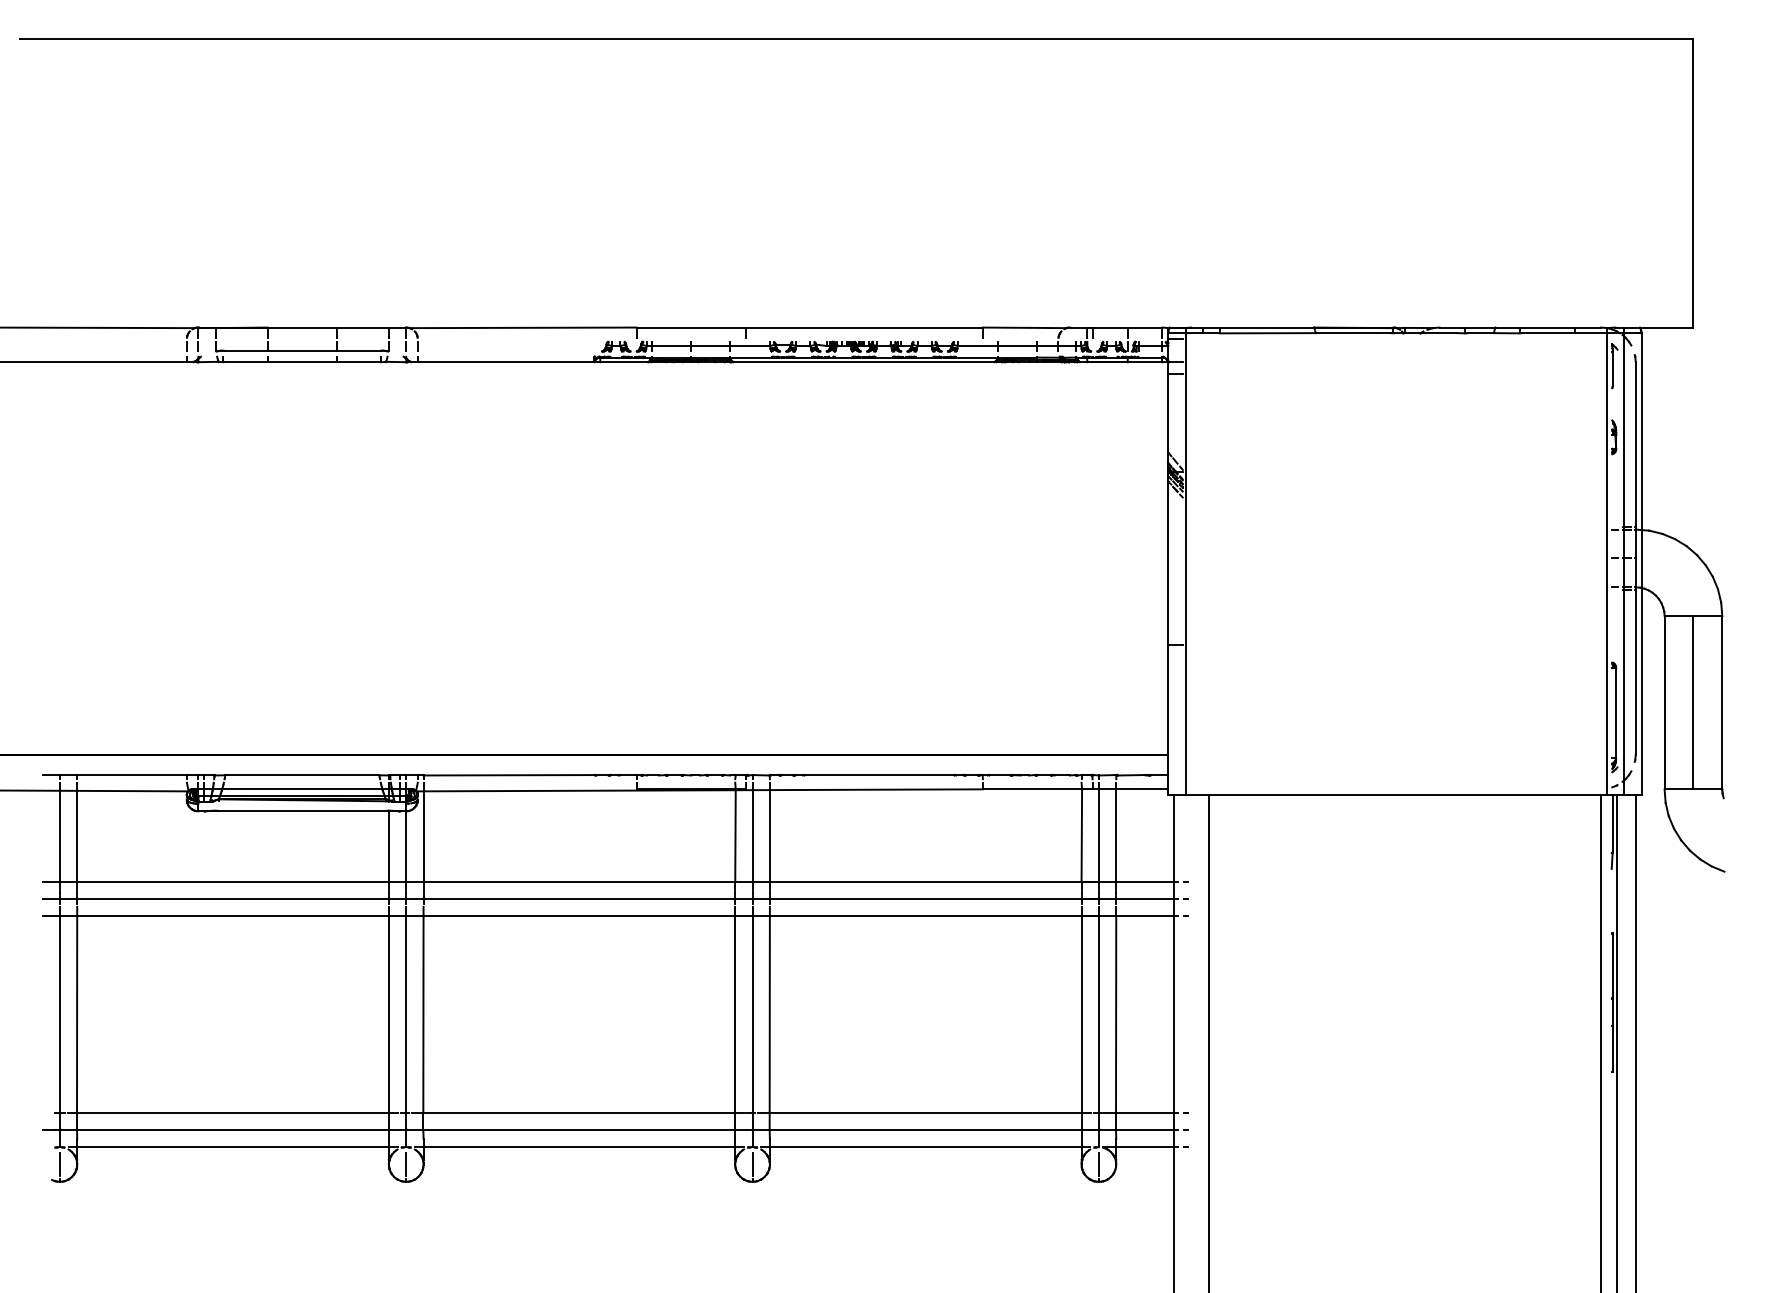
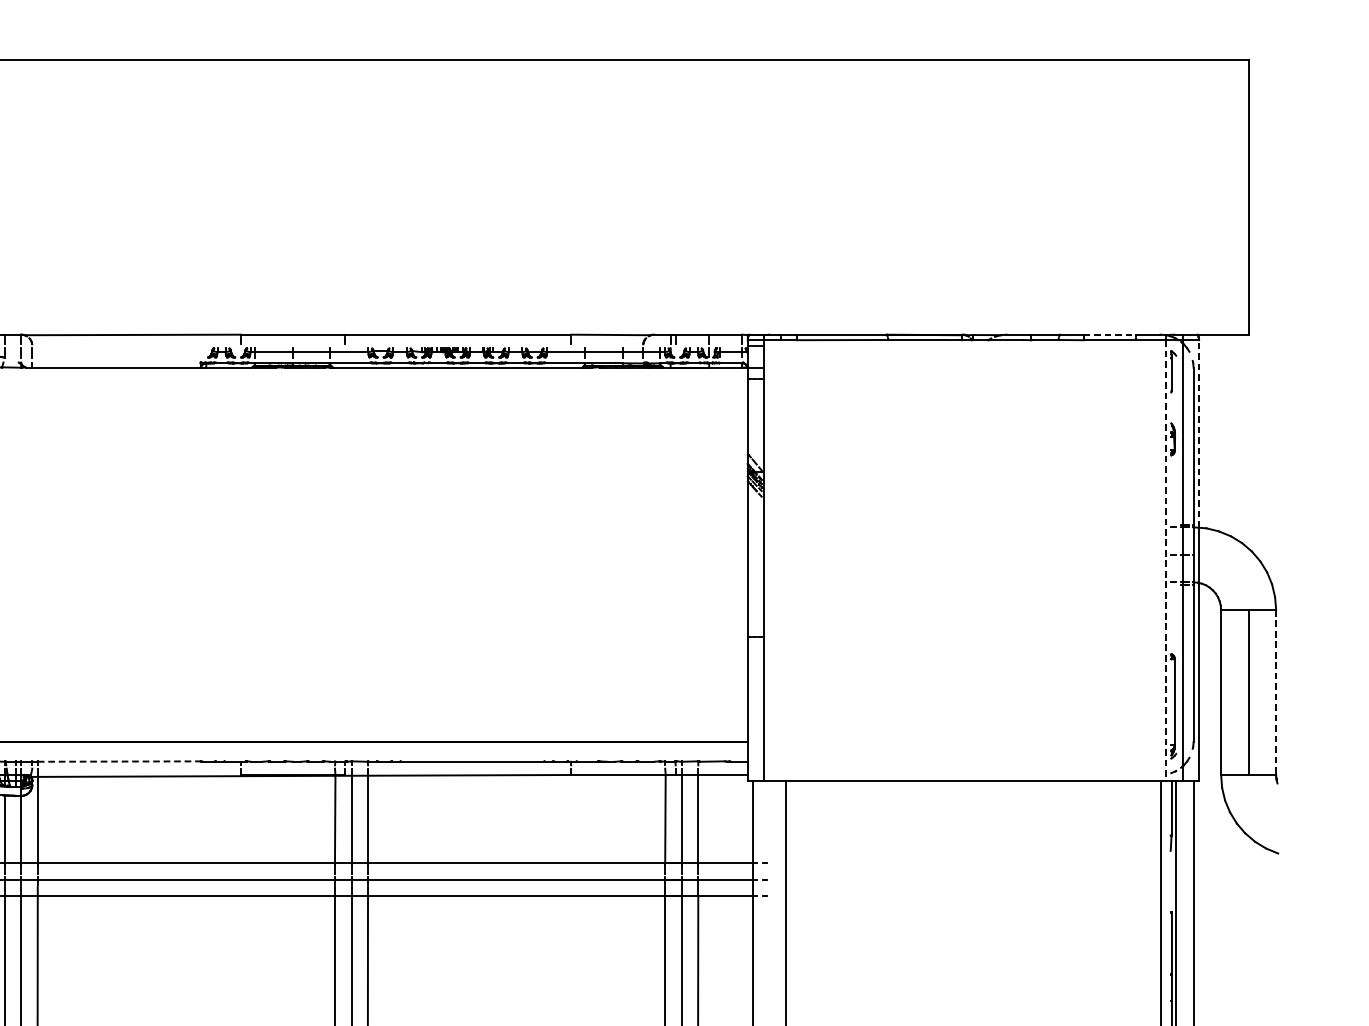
line: (1548, 327) -> (1110, 334), solid -> dashed
line: (1641, 431) -> (1199, 433), solid -> dashed
line: (1606, 564) -> (1165, 560), solid -> dashed
line: (1722, 702) -> (1276, 692), solid -> dashed
line: (509, 775) -> (119, 761), solid -> dashed

